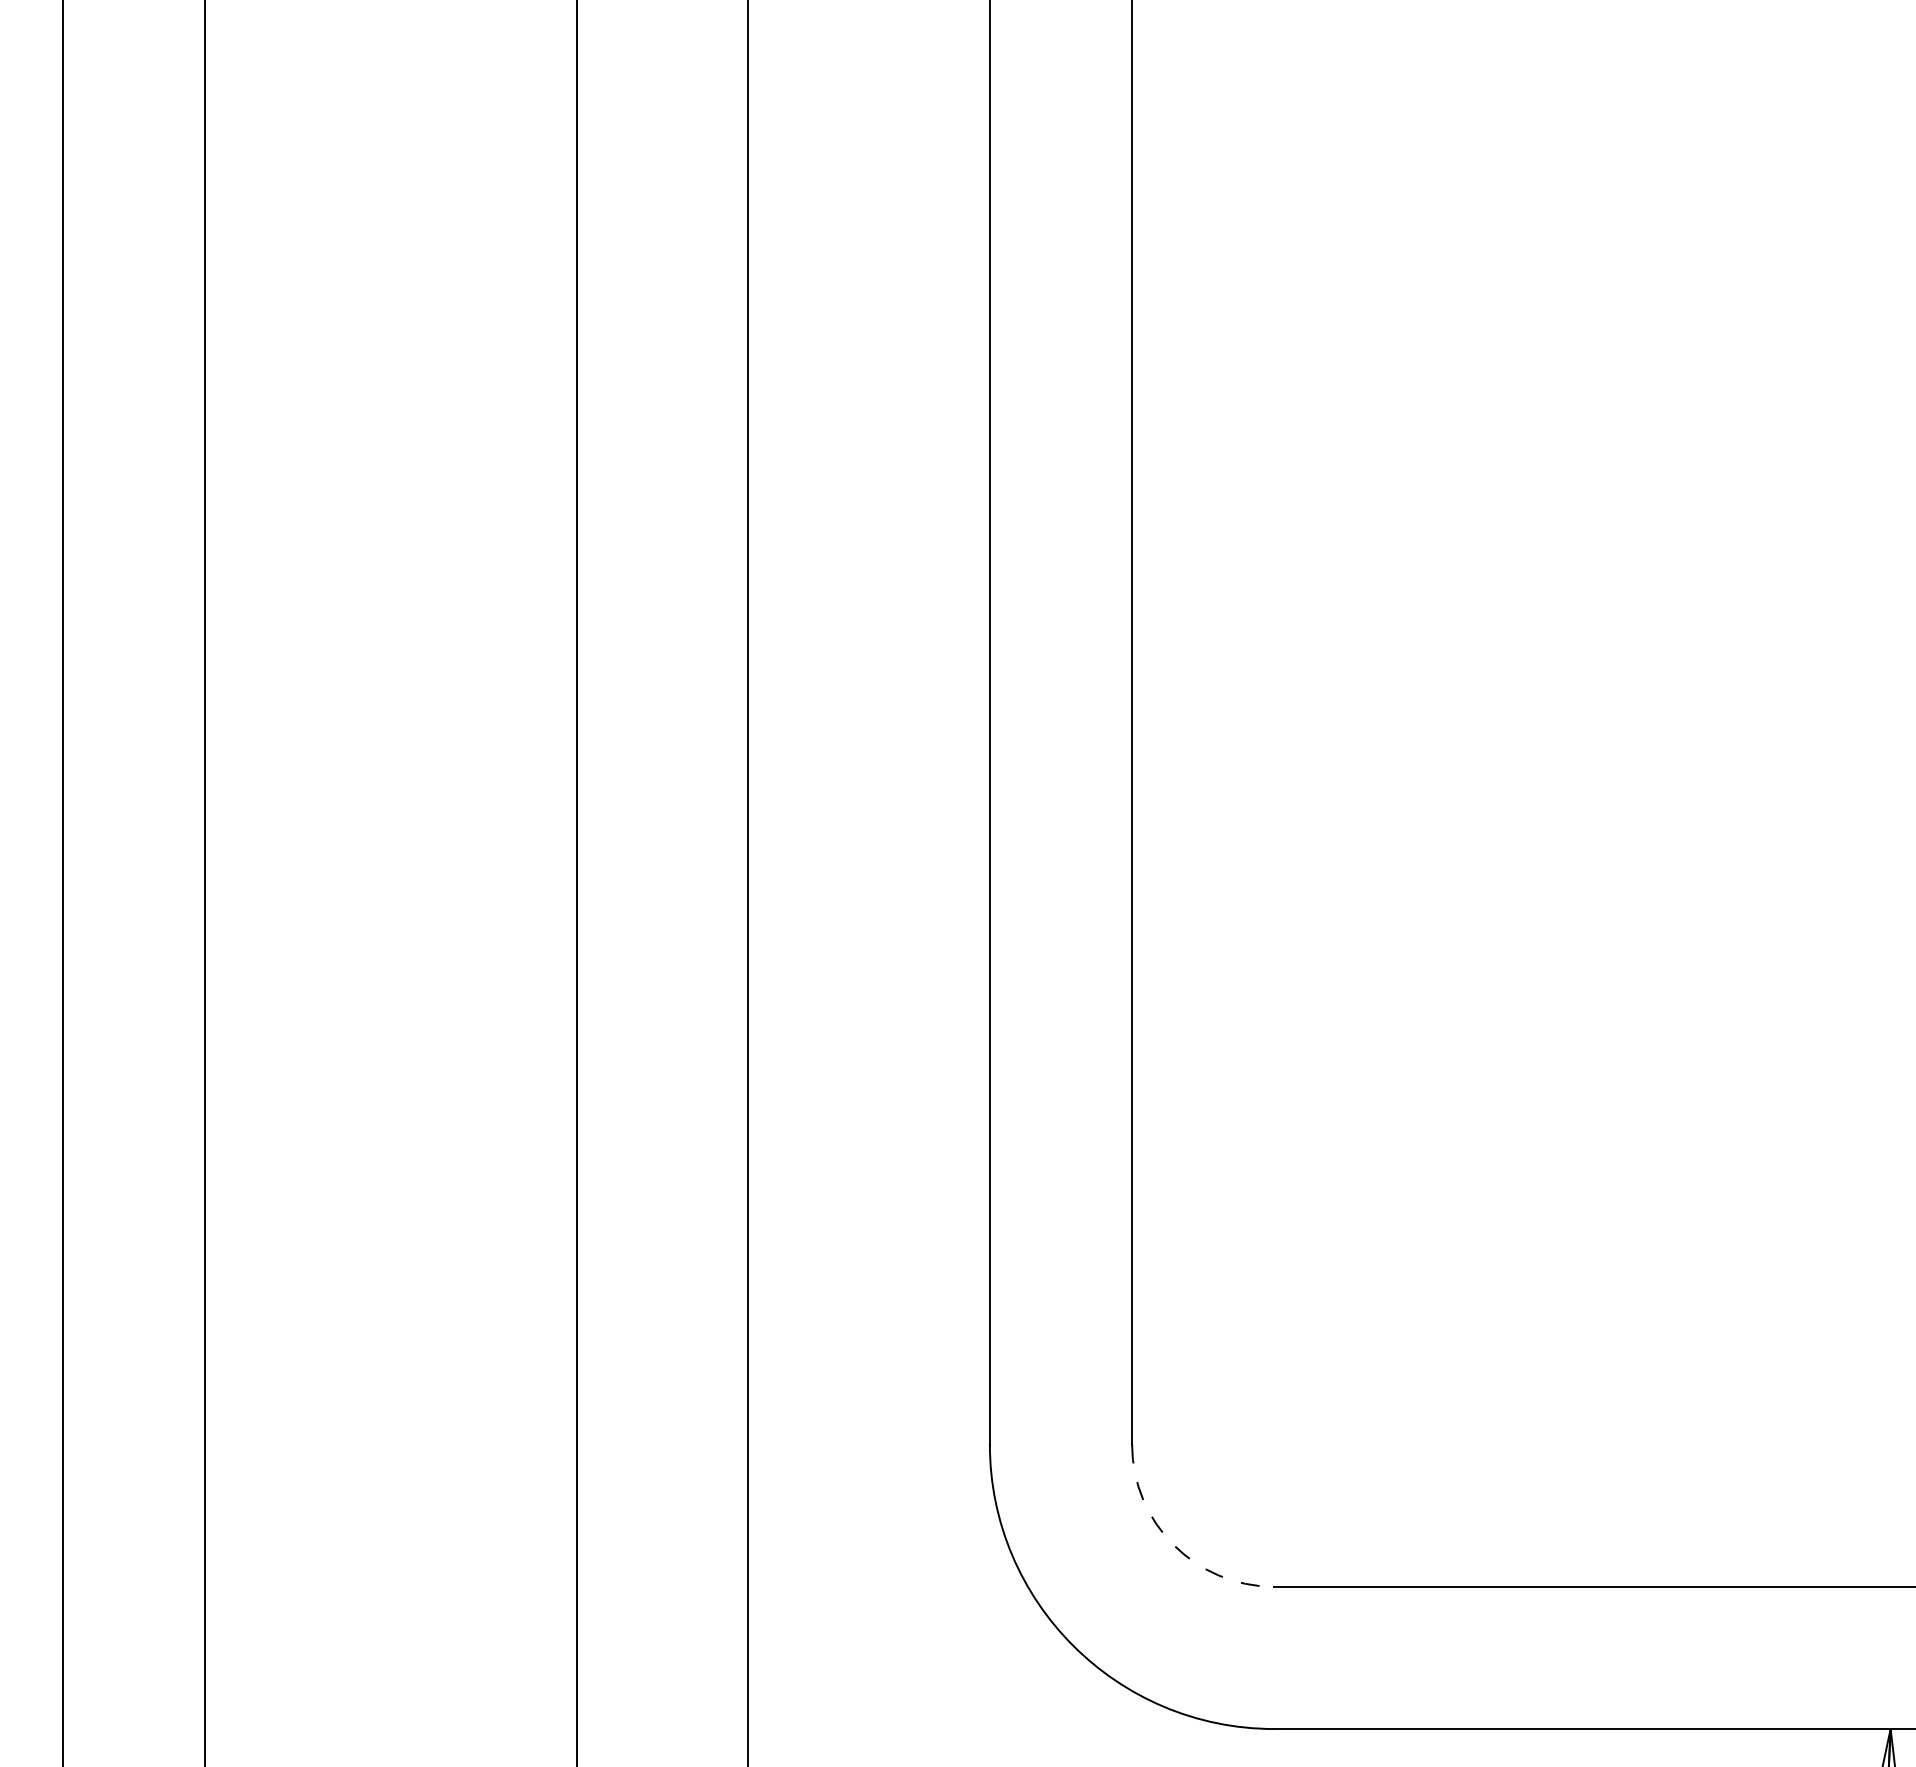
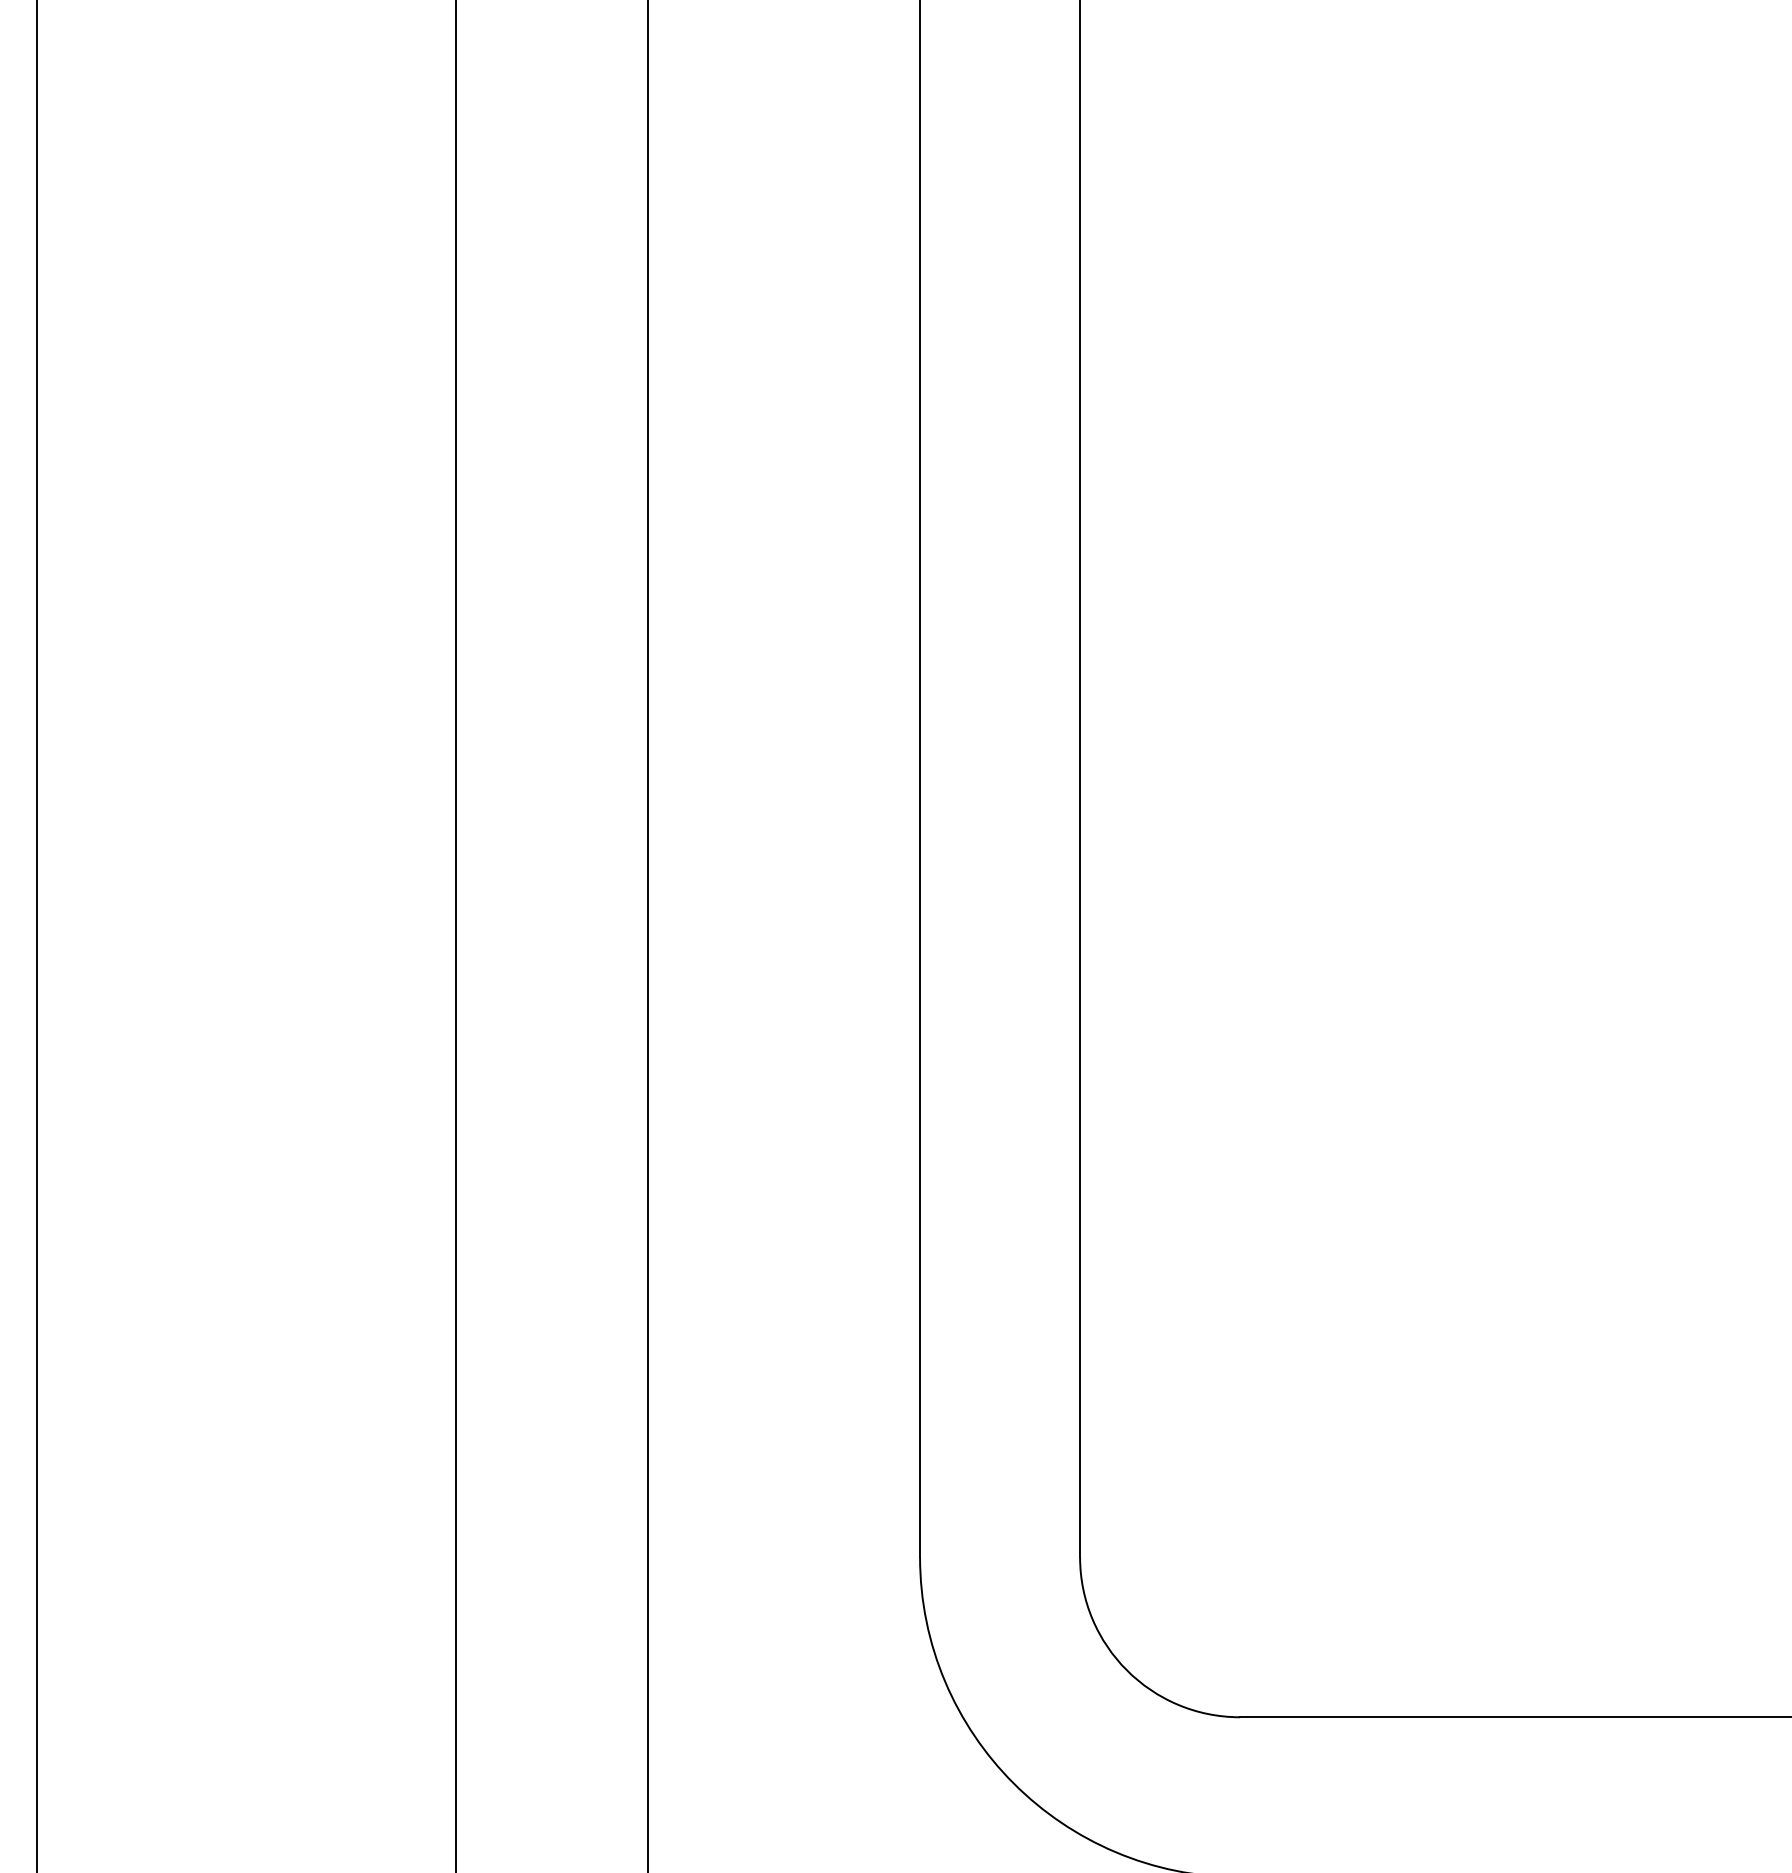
arc: (1173, 1545) -> (1126, 1670), dashed -> solid

